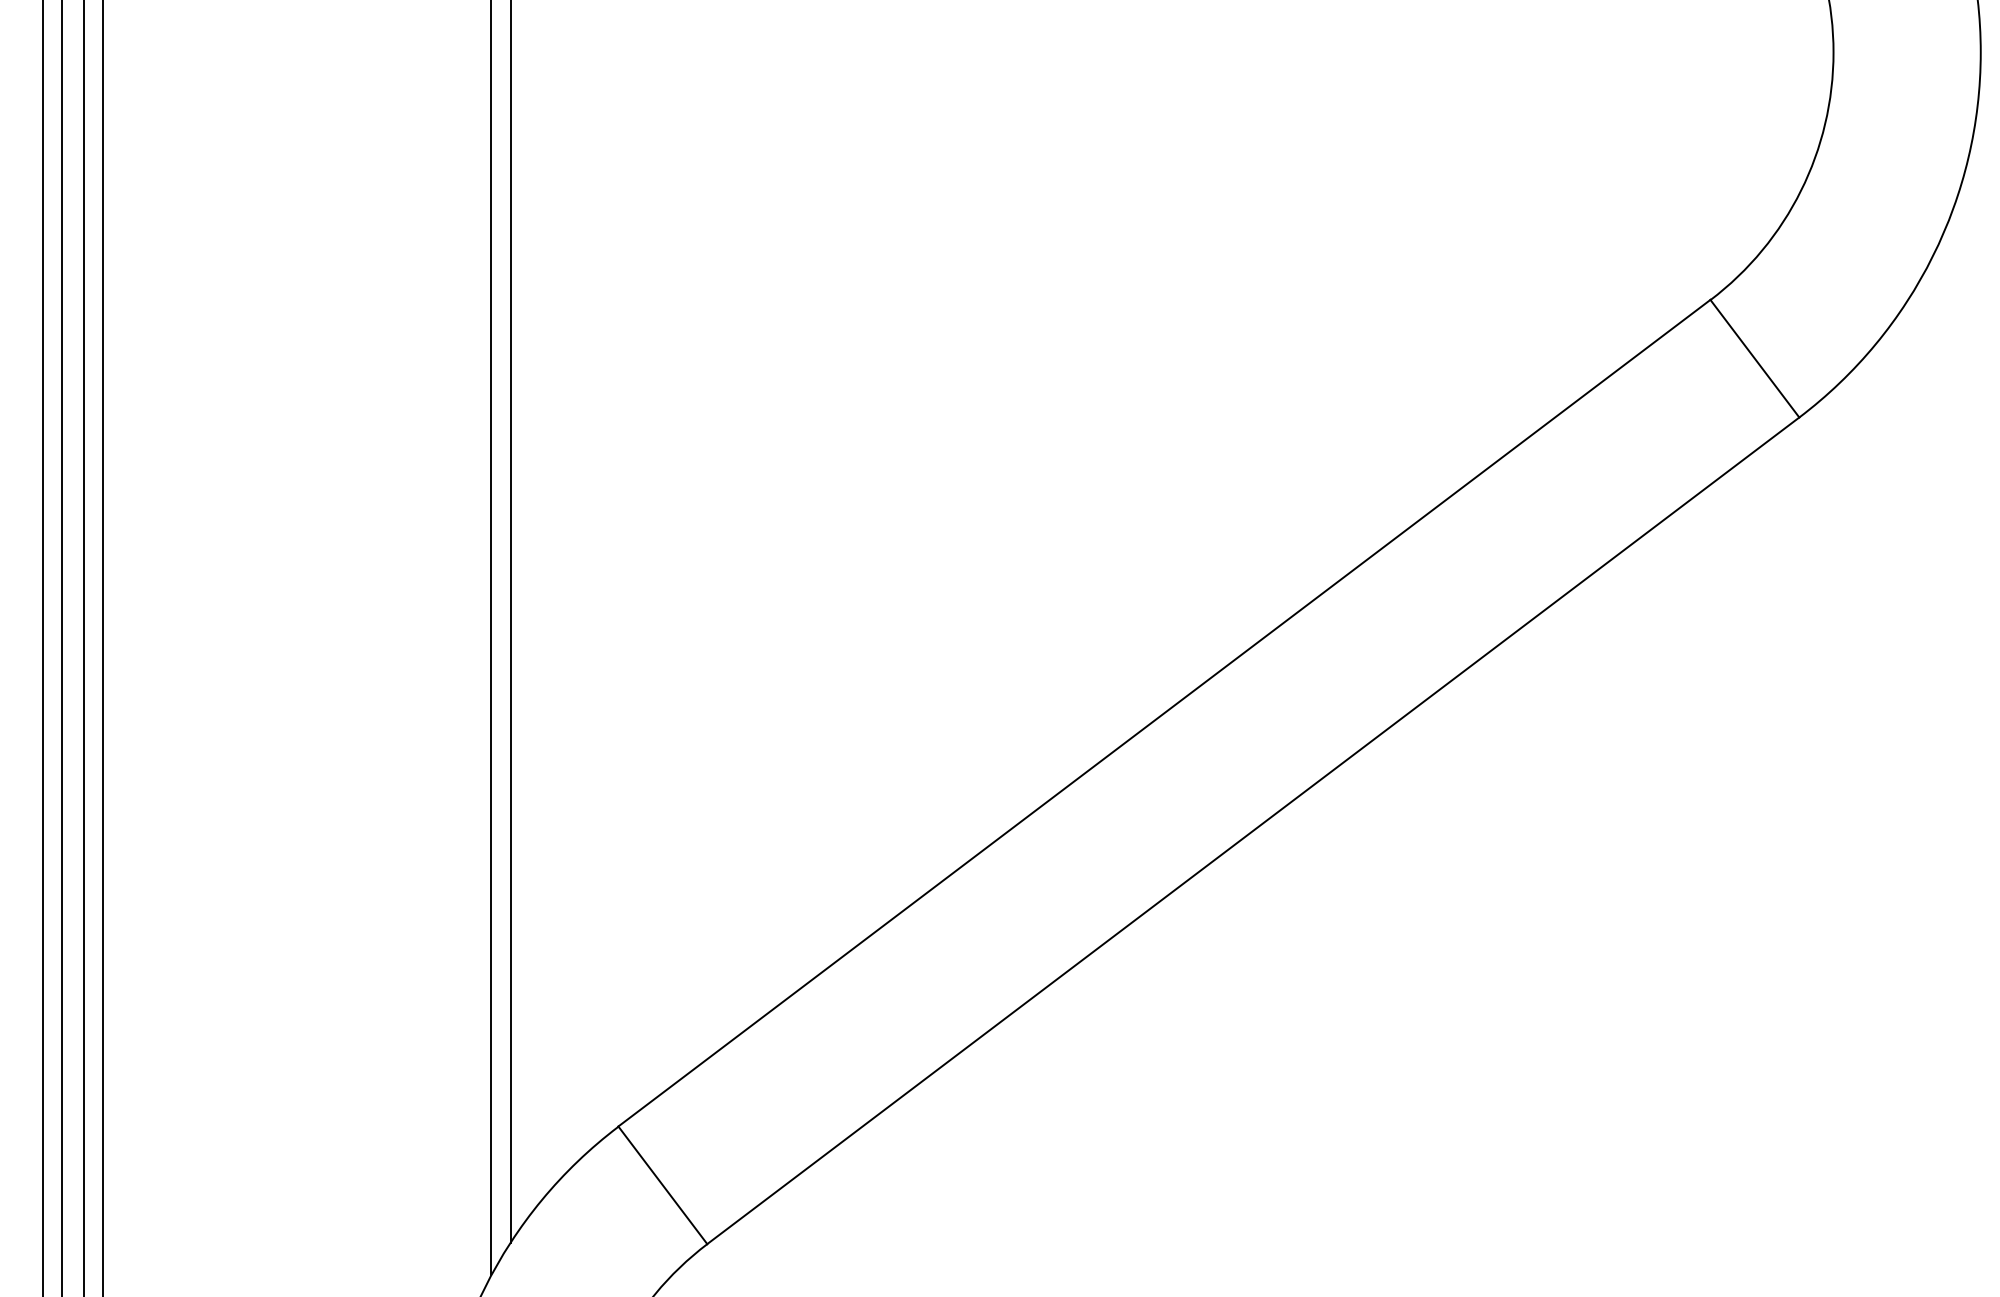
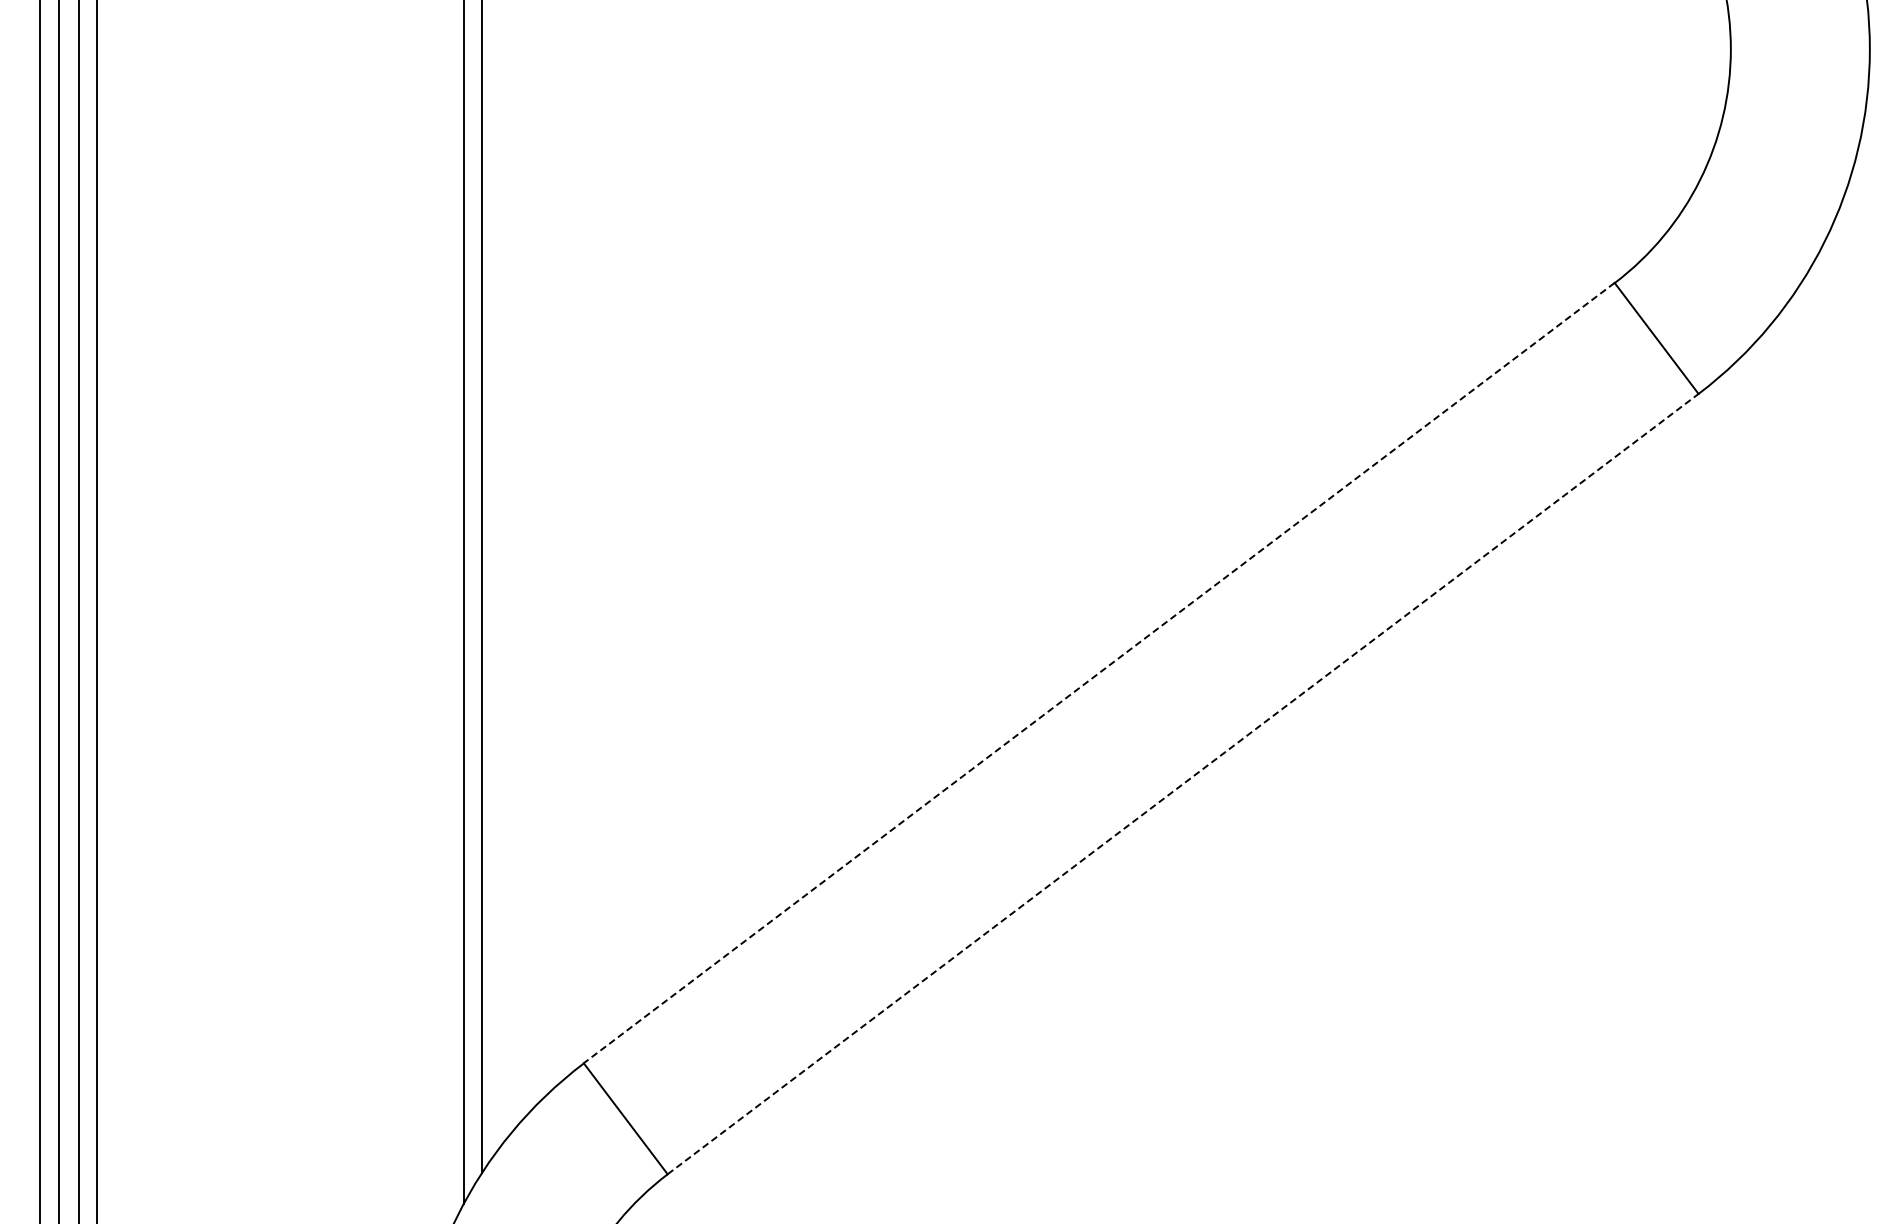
line: (1163, 713) -> (1098, 673), solid -> dashed
line: (1253, 830) -> (1183, 783), solid -> dashed

